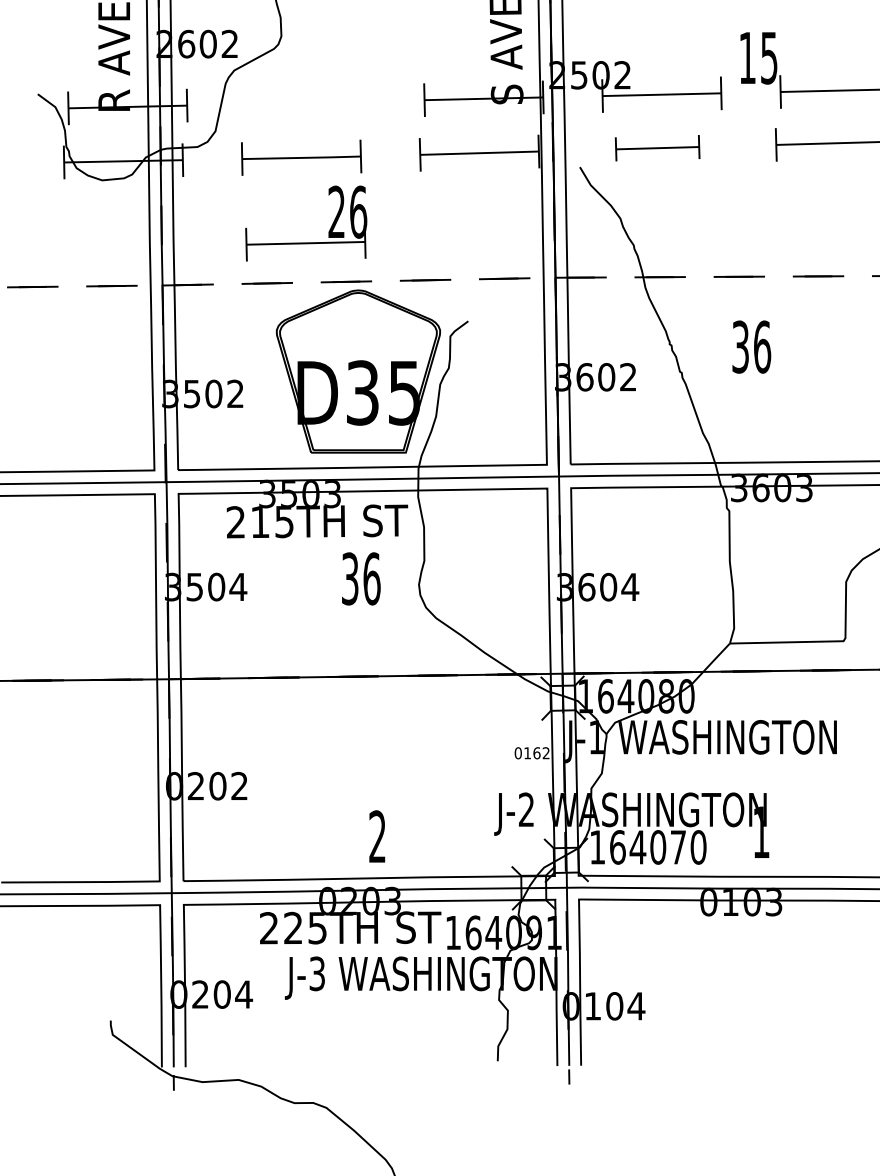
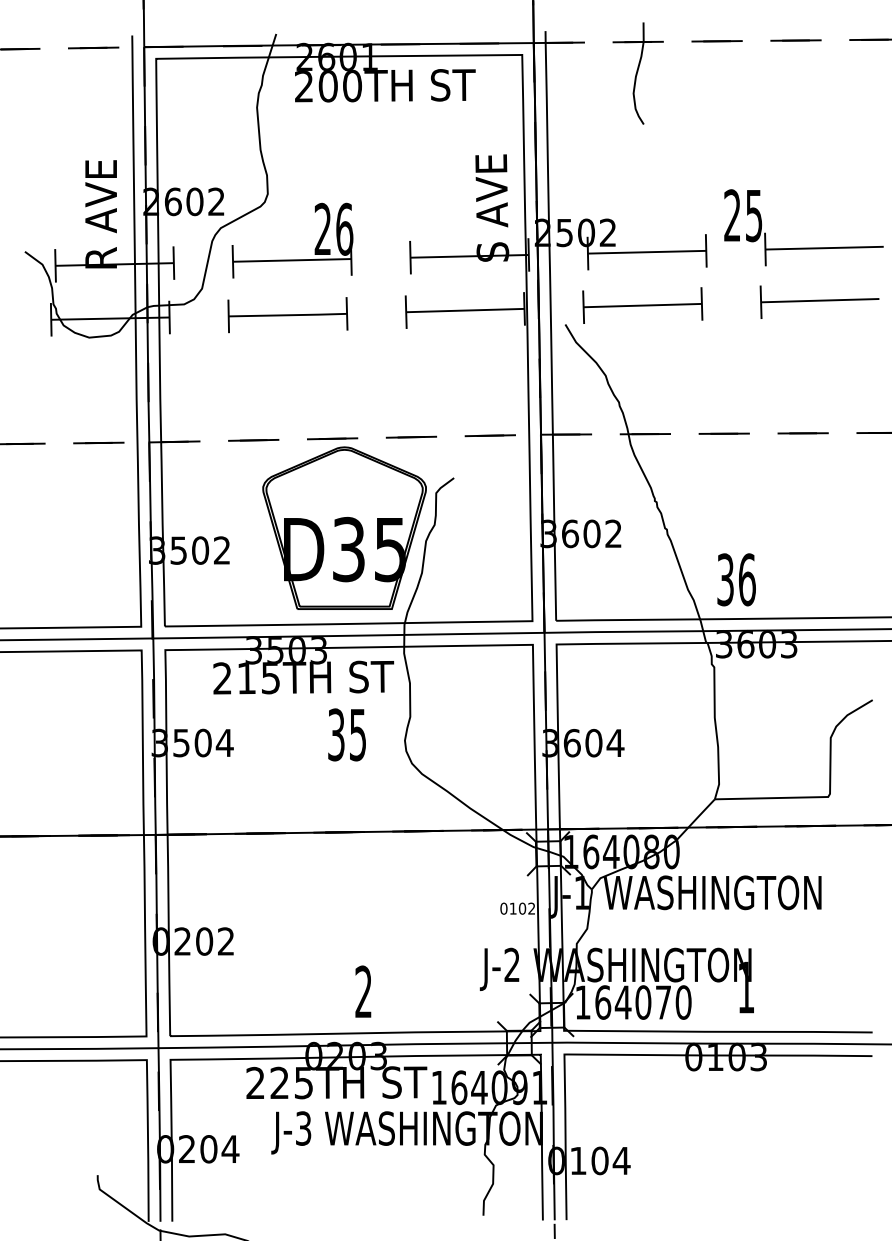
text: (747, 57) -> (732, 215), 15 -> 25
part: (657, 148) -> (642, 305), size x1.43
part: (306, 242) -> (292, 259), moved
text: (751, 346) -> (736, 579), moved
text: (371, 578) -> (357, 734), 36 -> 35
text: (536, 753) -> (522, 908), 0162 -> 0102

